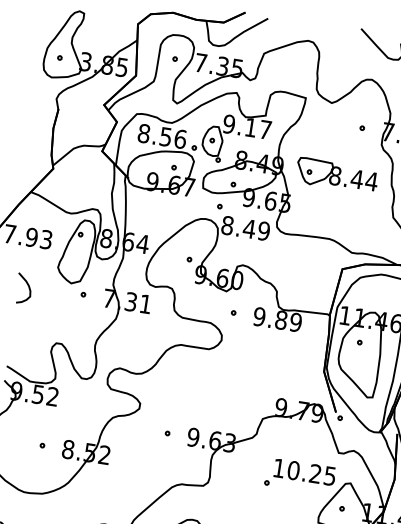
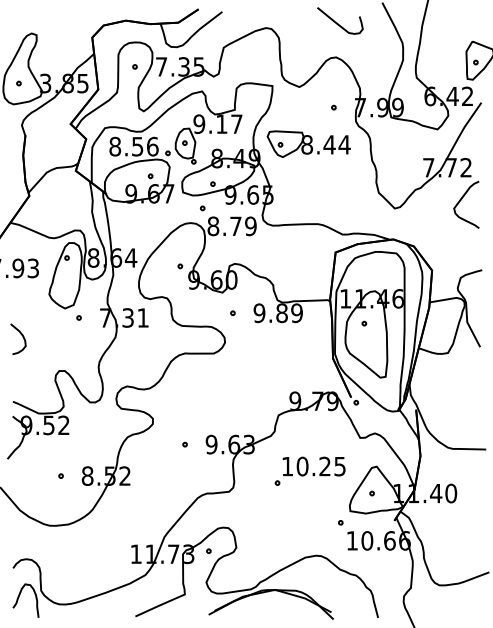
part: (336, 174) -> (308, 143), moved
text: (249, 228) -> (235, 225), 8.49 -> 8.79
curve: (28, 287) -> (22, 337), moved
part: (299, 475) -> (309, 470), moved

